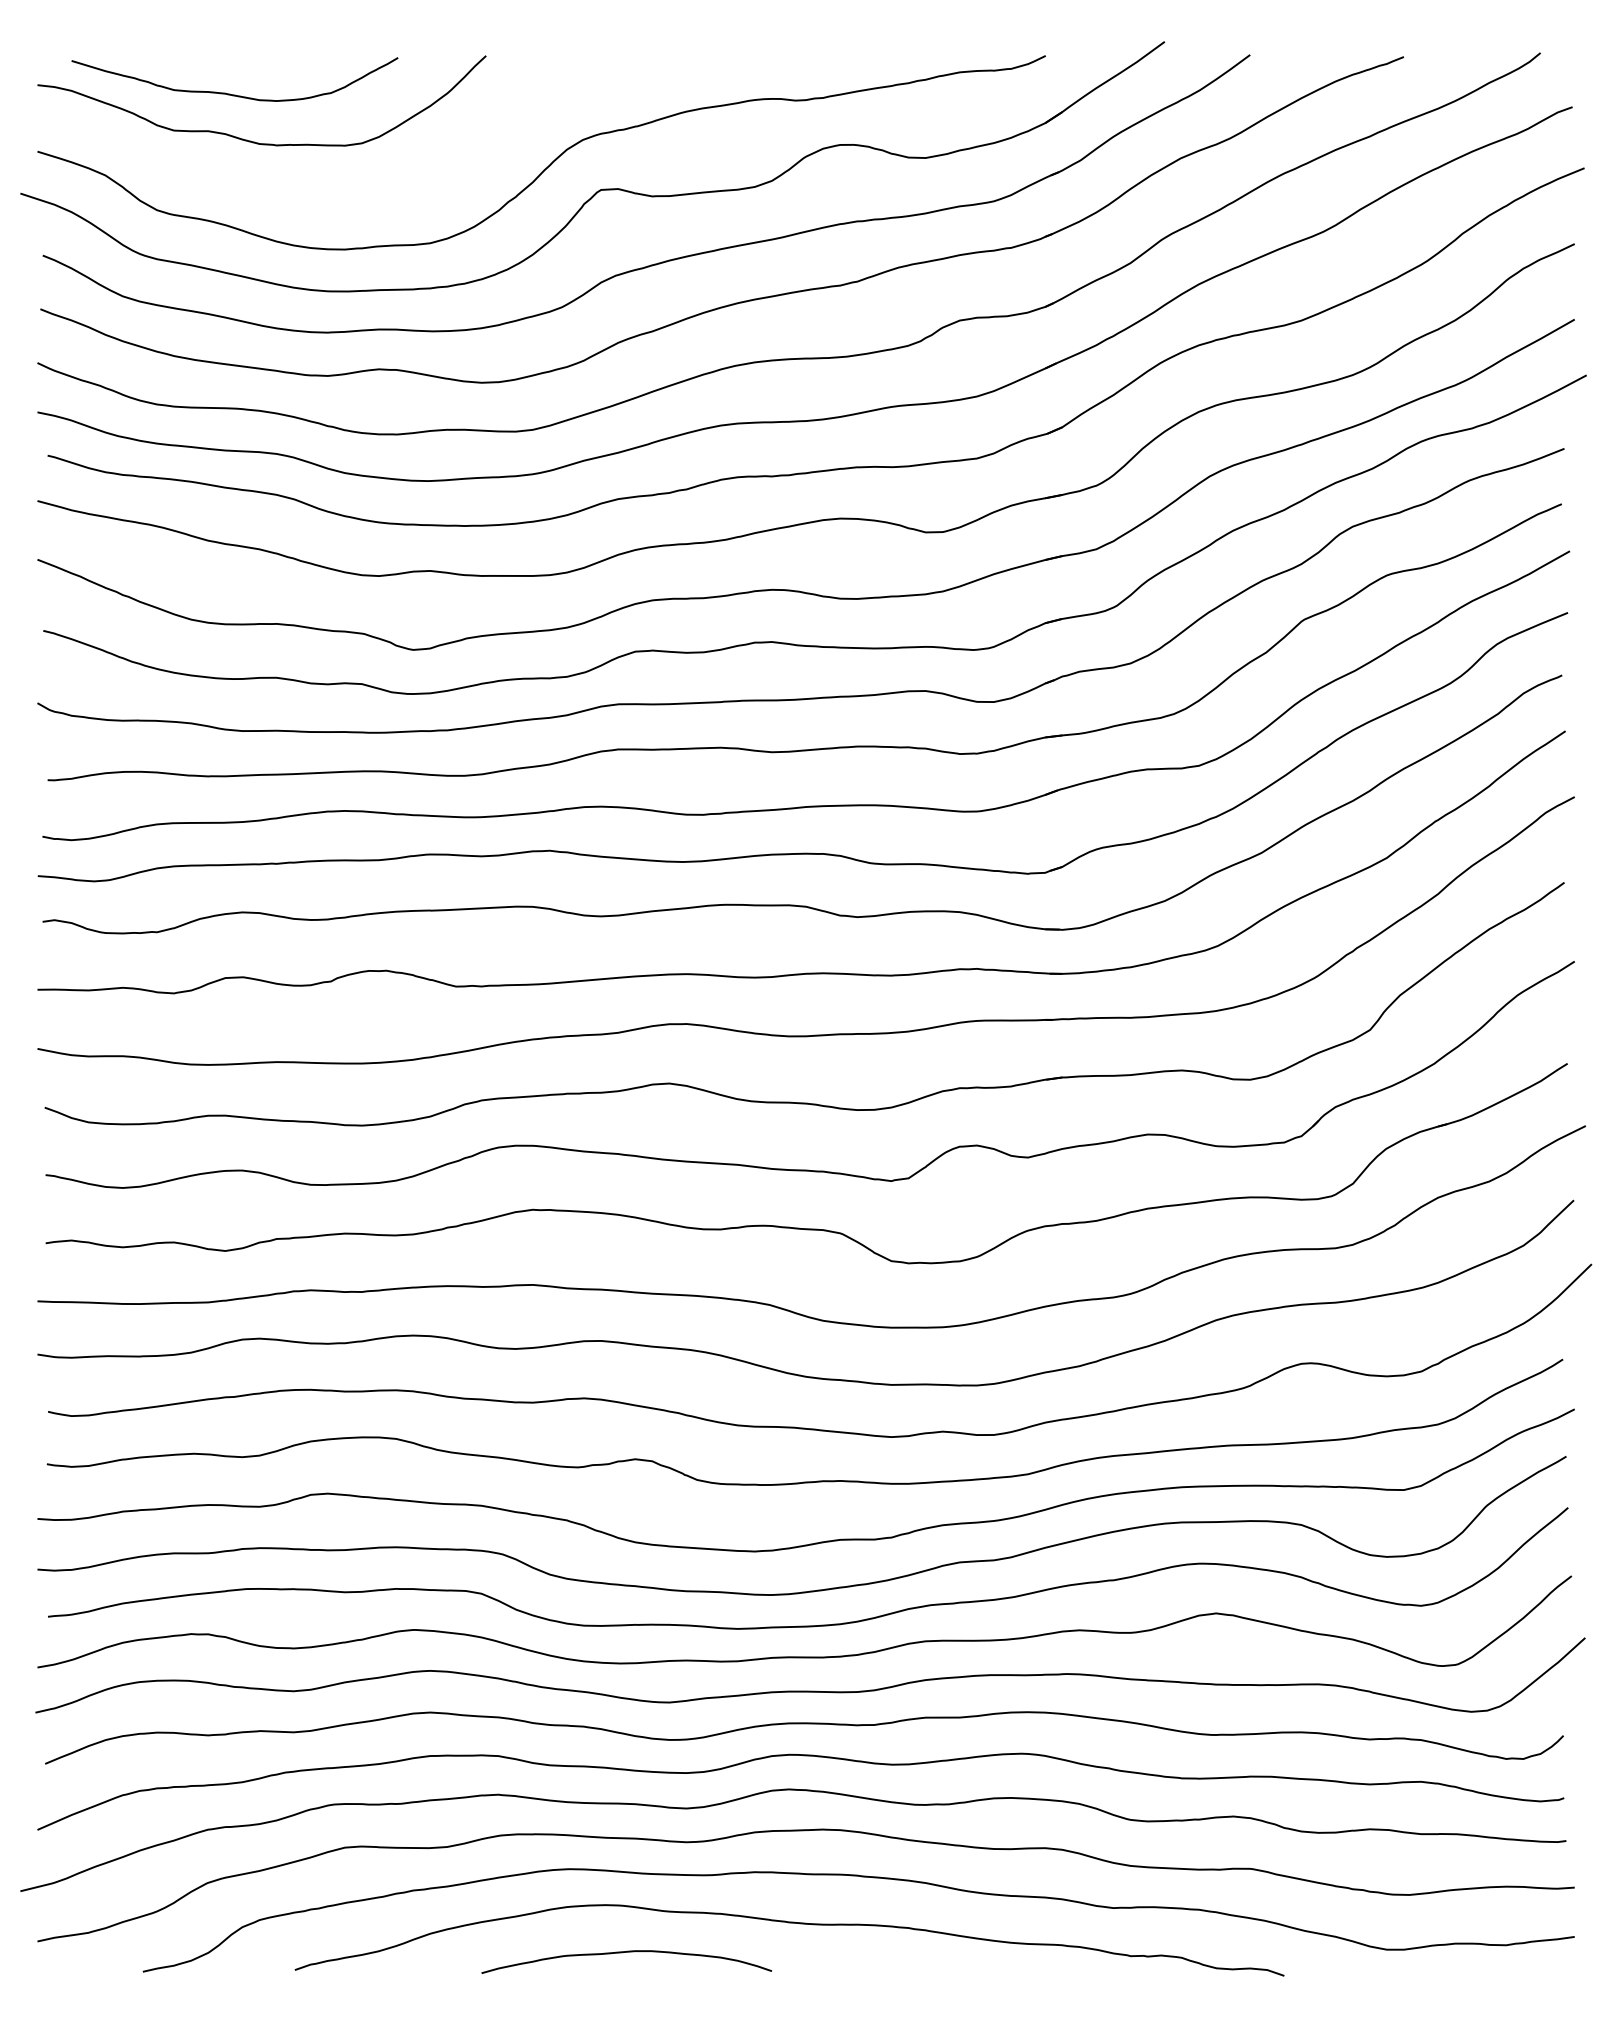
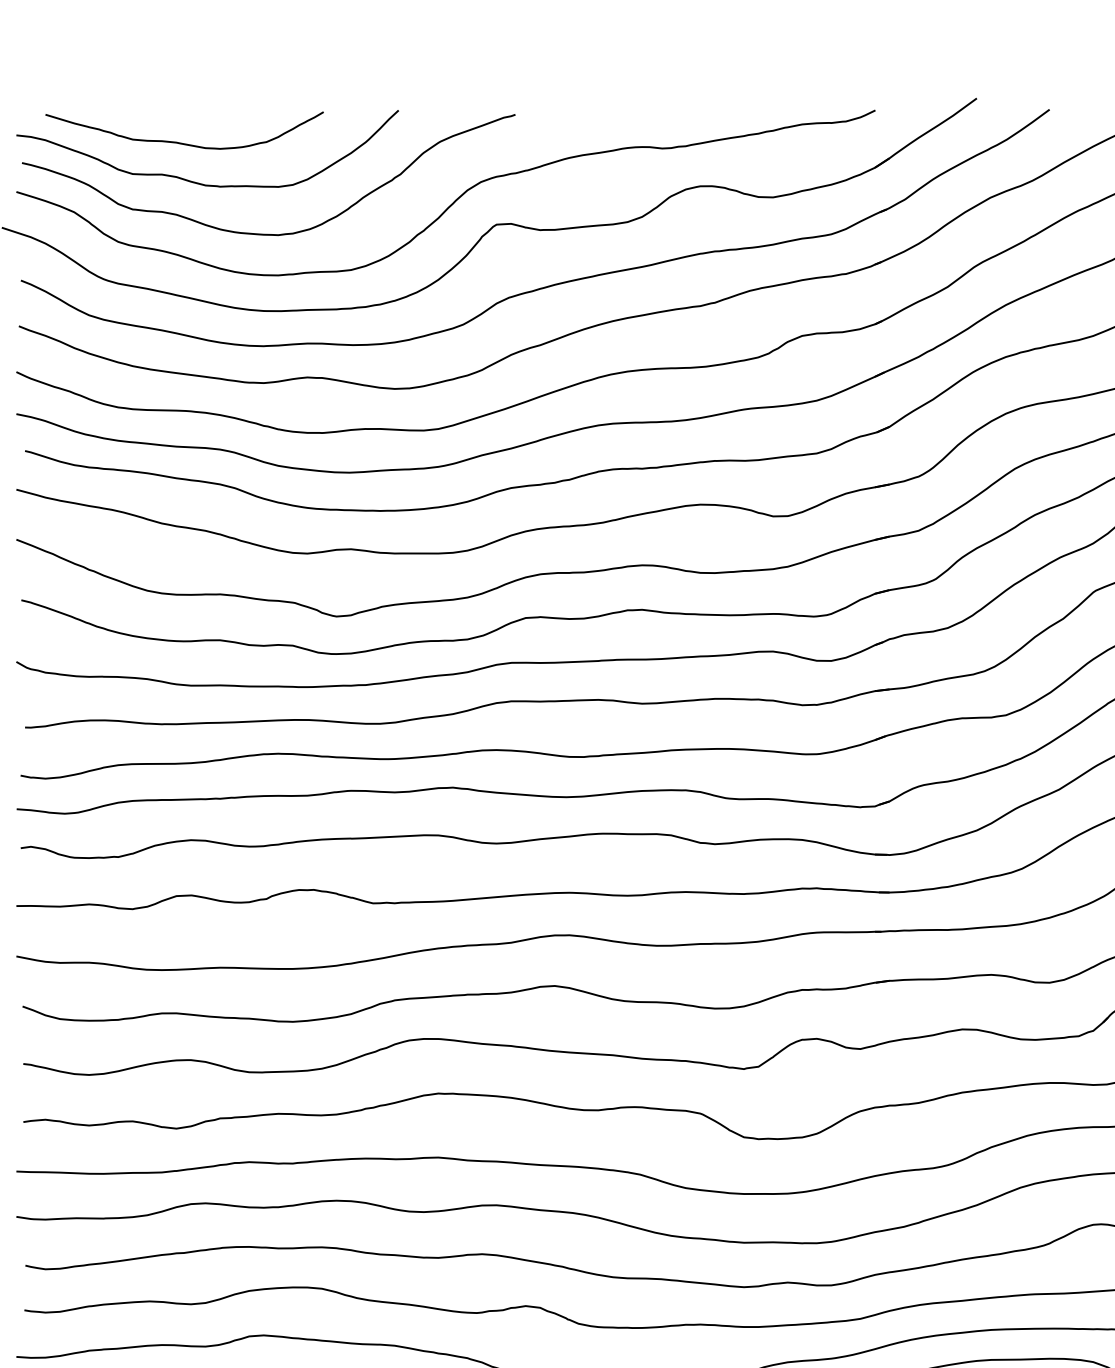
curve: (327, 200) -> (263, 233), added

